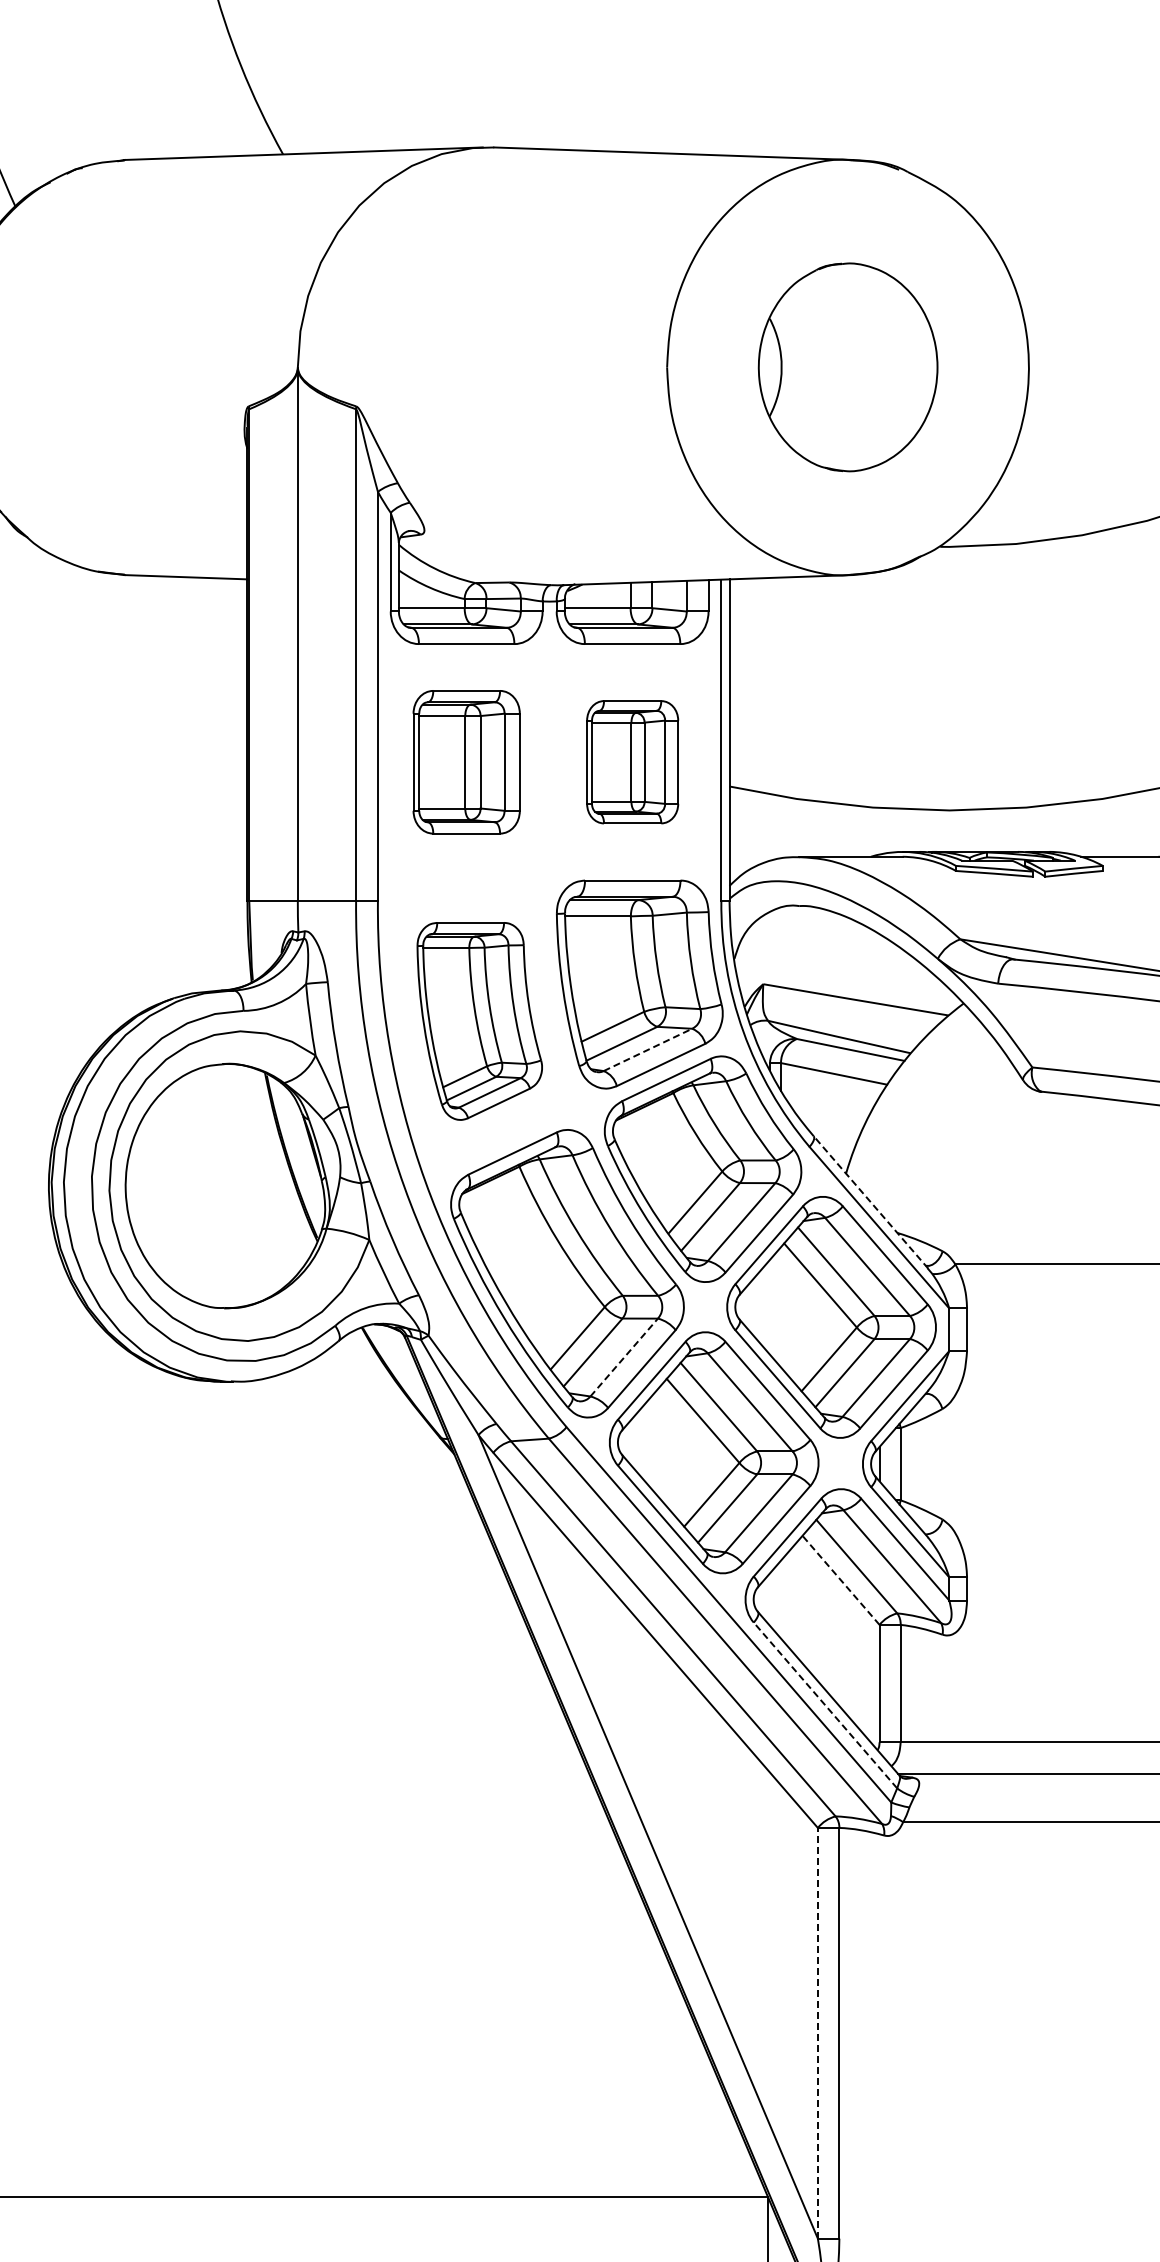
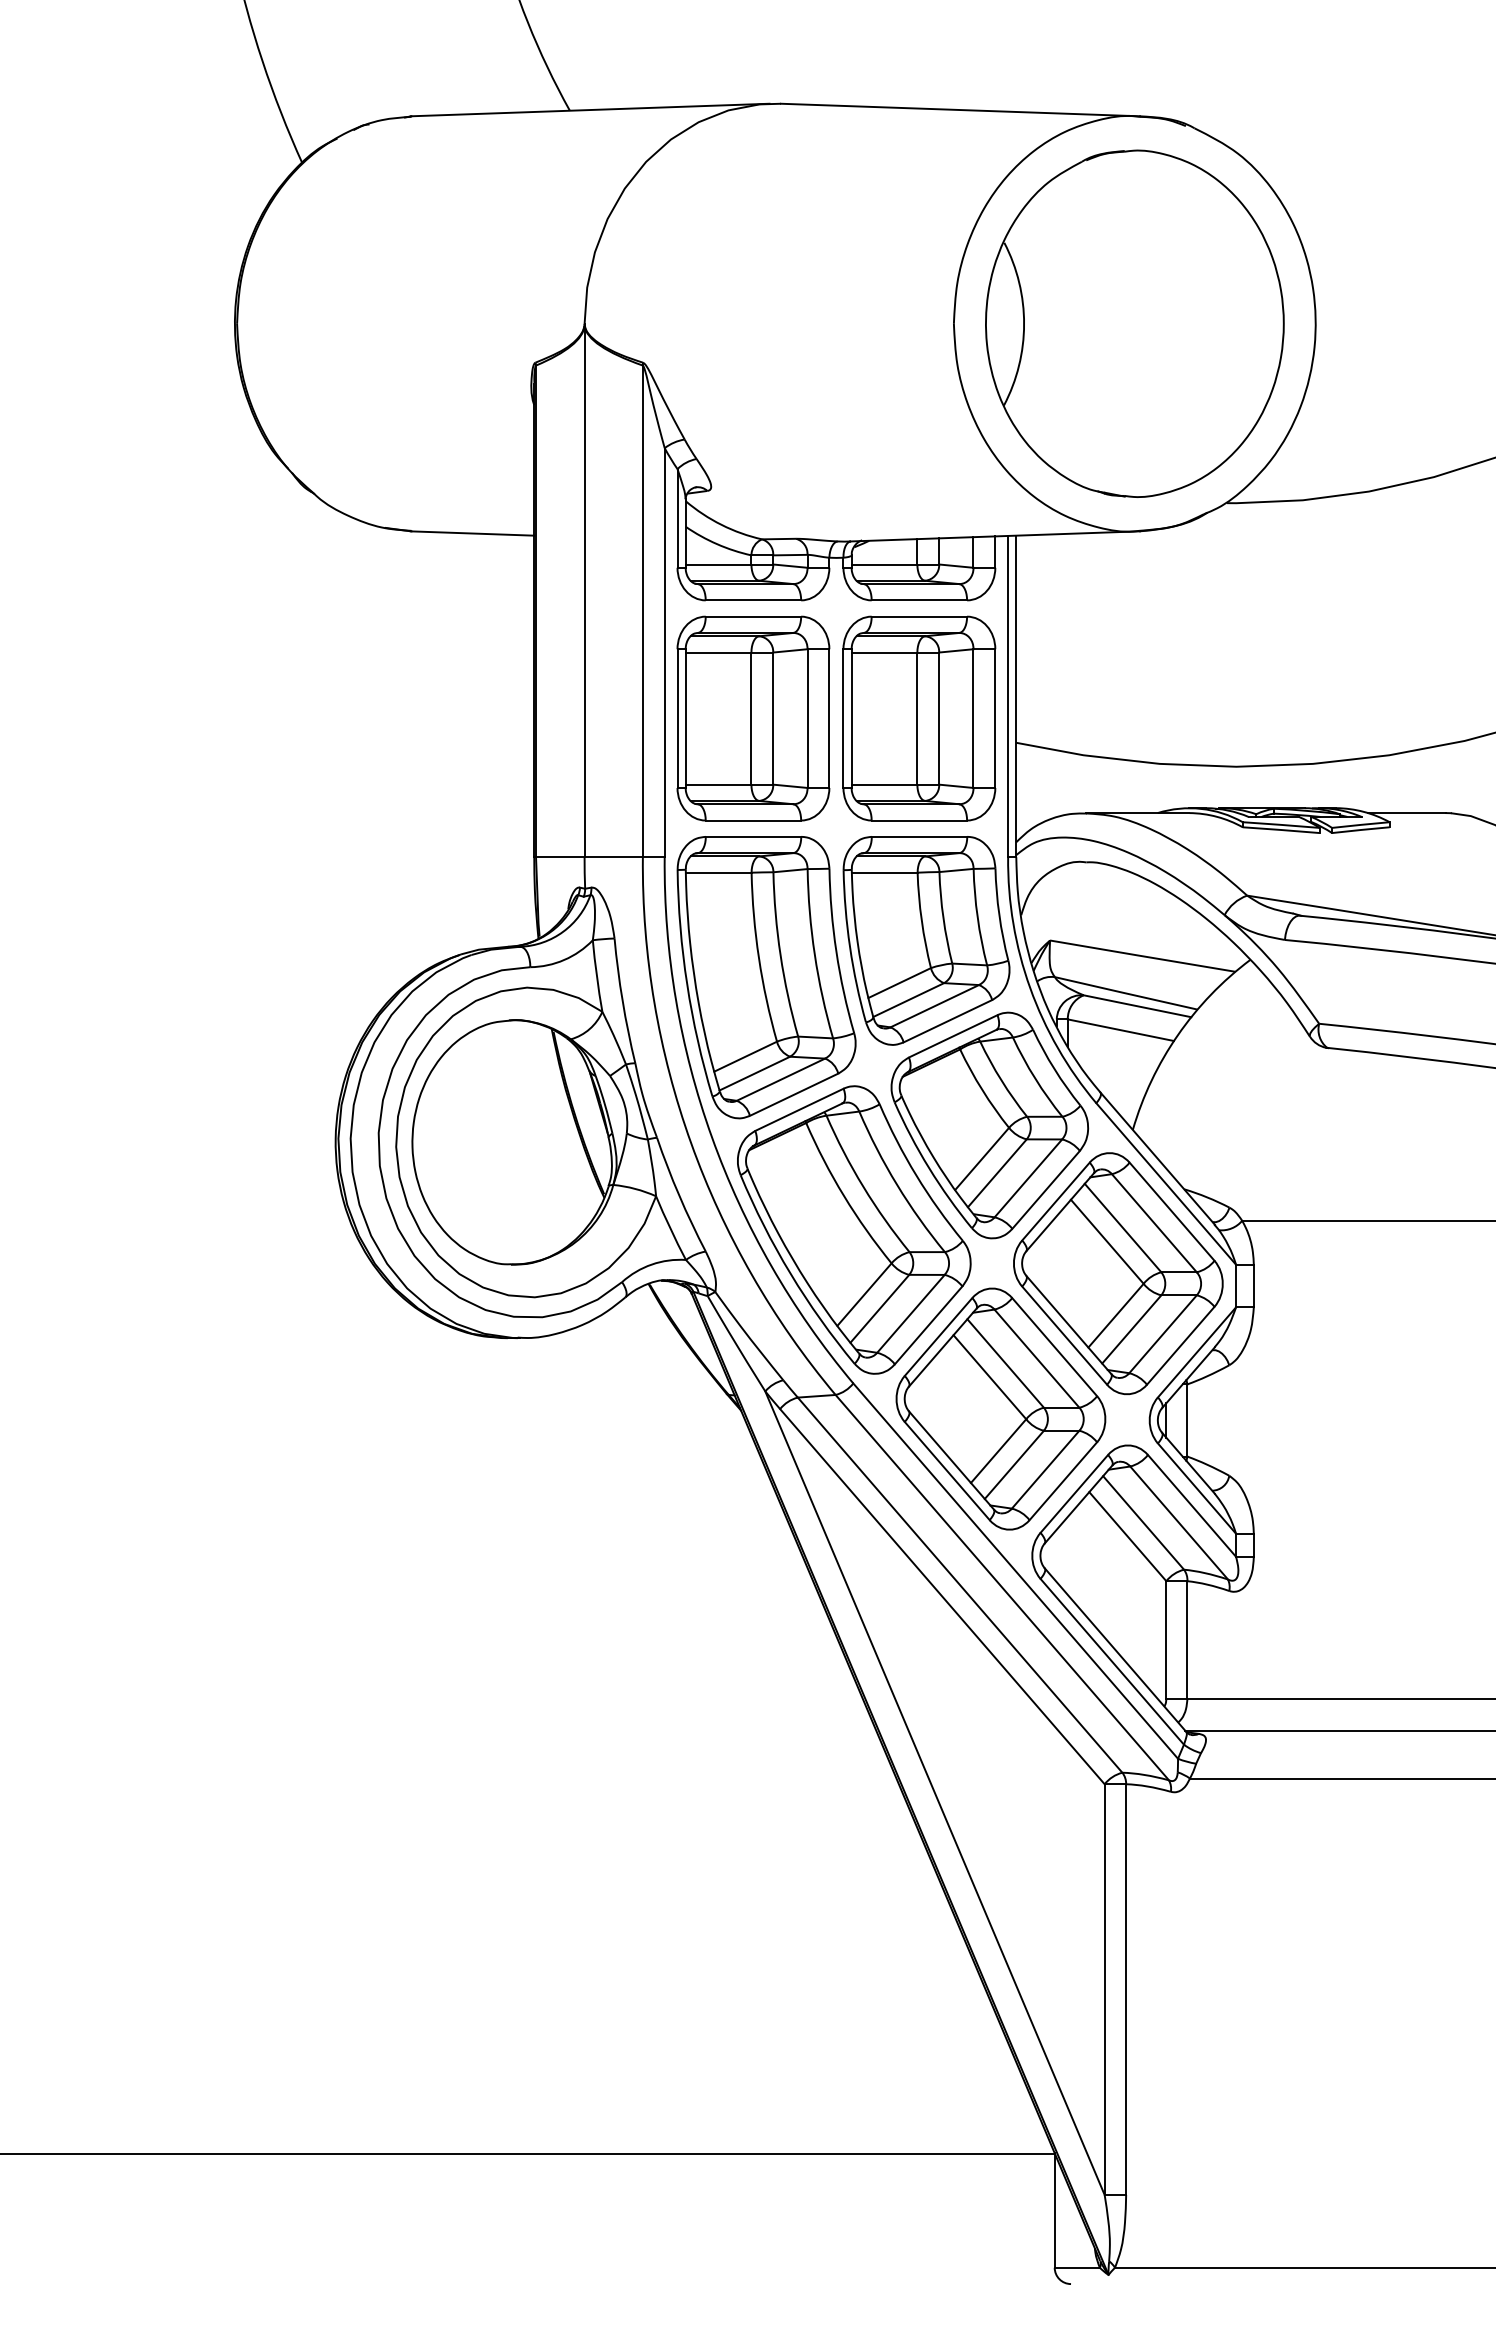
part: (847, 367) -> (1134, 323), size x1.67
part: (466, 762) -> (753, 718), size x1.43
part: (632, 762) -> (919, 718), size x1.67
part: (479, 1021) -> (766, 977), size x1.43
line: (648, 1050) -> (935, 1006), dashed -> solid
line: (870, 1202) -> (1157, 1158), dashed -> solid
line: (623, 1357) -> (910, 1313), dashed -> solid
line: (840, 1580) -> (1127, 1536), dashed -> solid
line: (825, 1705) -> (1112, 1661), dashed -> solid
line: (817, 2033) -> (1104, 1989), dashed -> solid

